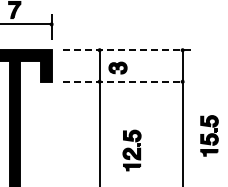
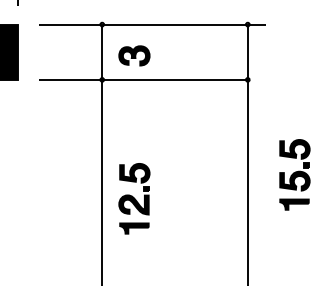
line: (128, 50) -> (152, 25), dashed -> solid
line: (123, 81) -> (143, 79), dashed -> solid
part: (131, 150) -> (133, 198), moved

